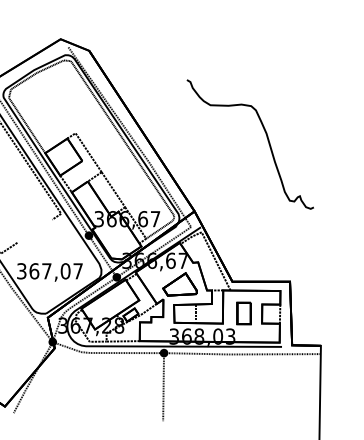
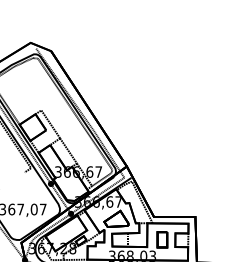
part: (266, 137) -> (178, 113), removed

